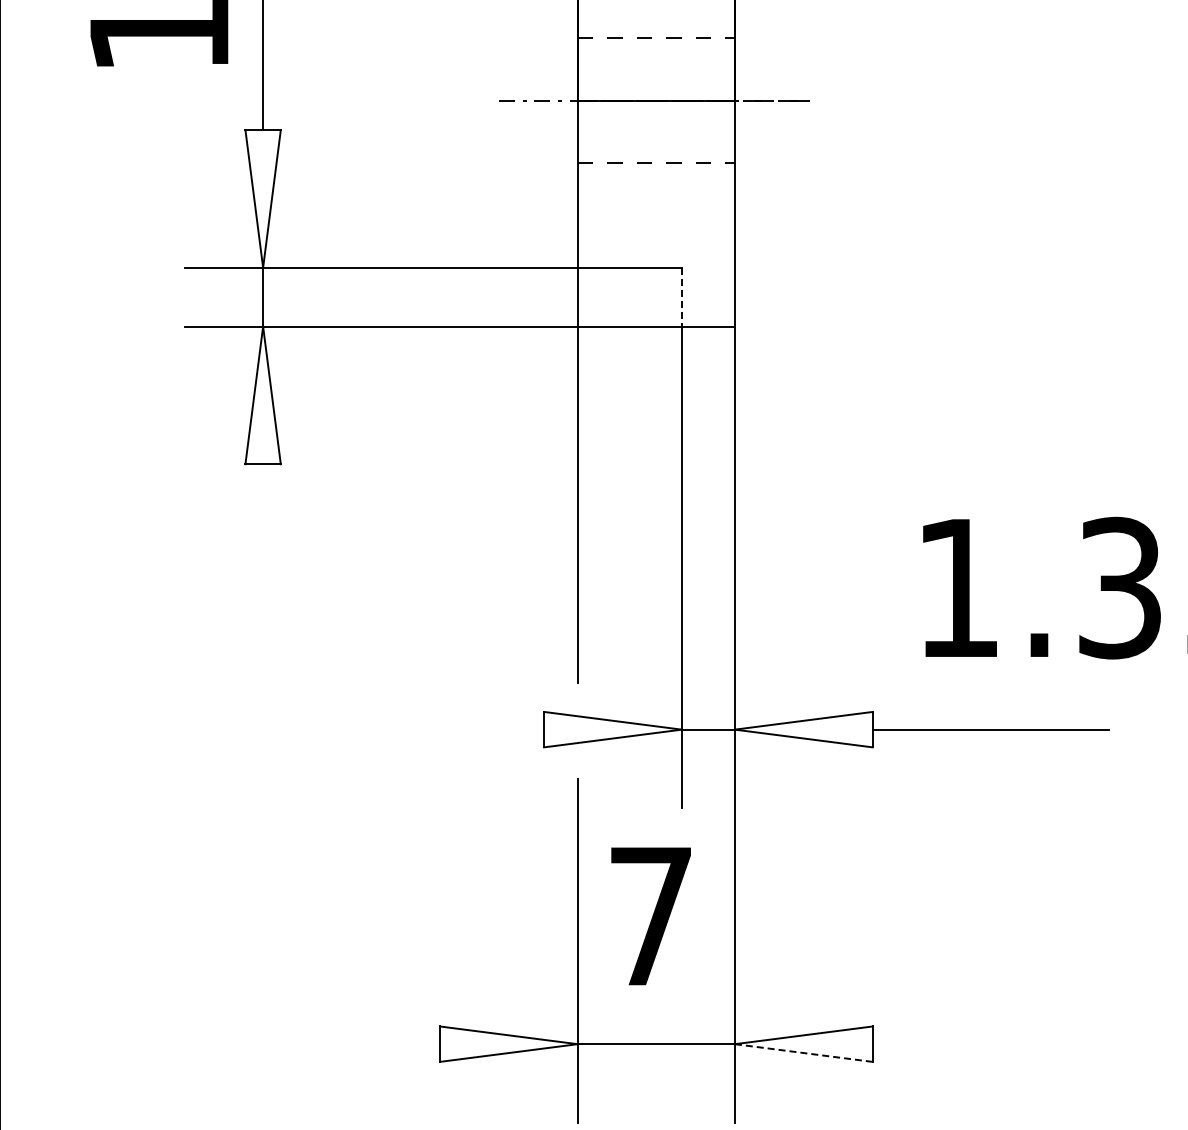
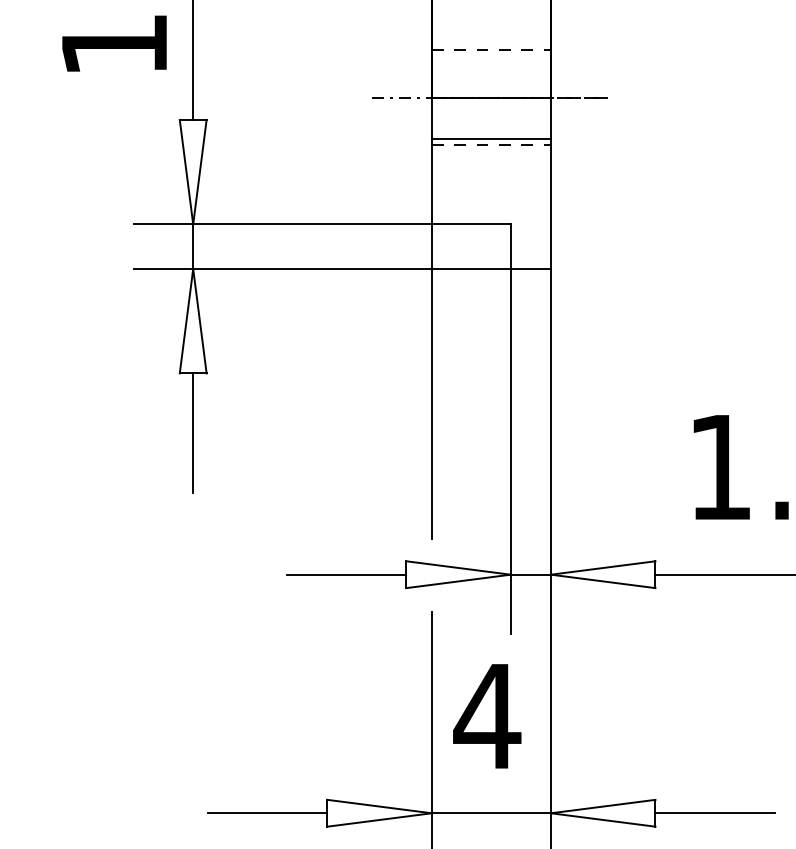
line: (655, 155) -> (490, 139), added
line: (681, 297) -> (510, 246), dashed -> solid
line: (263, 542) -> (193, 432), added
line: (465, 729) -> (346, 574), added
text: (650, 916) -> (487, 716), 7 -> 4
line: (361, 1044) -> (267, 813), added
line: (950, 1044) -> (714, 813), added
line: (804, 1053) -> (603, 820), dashed -> solid

